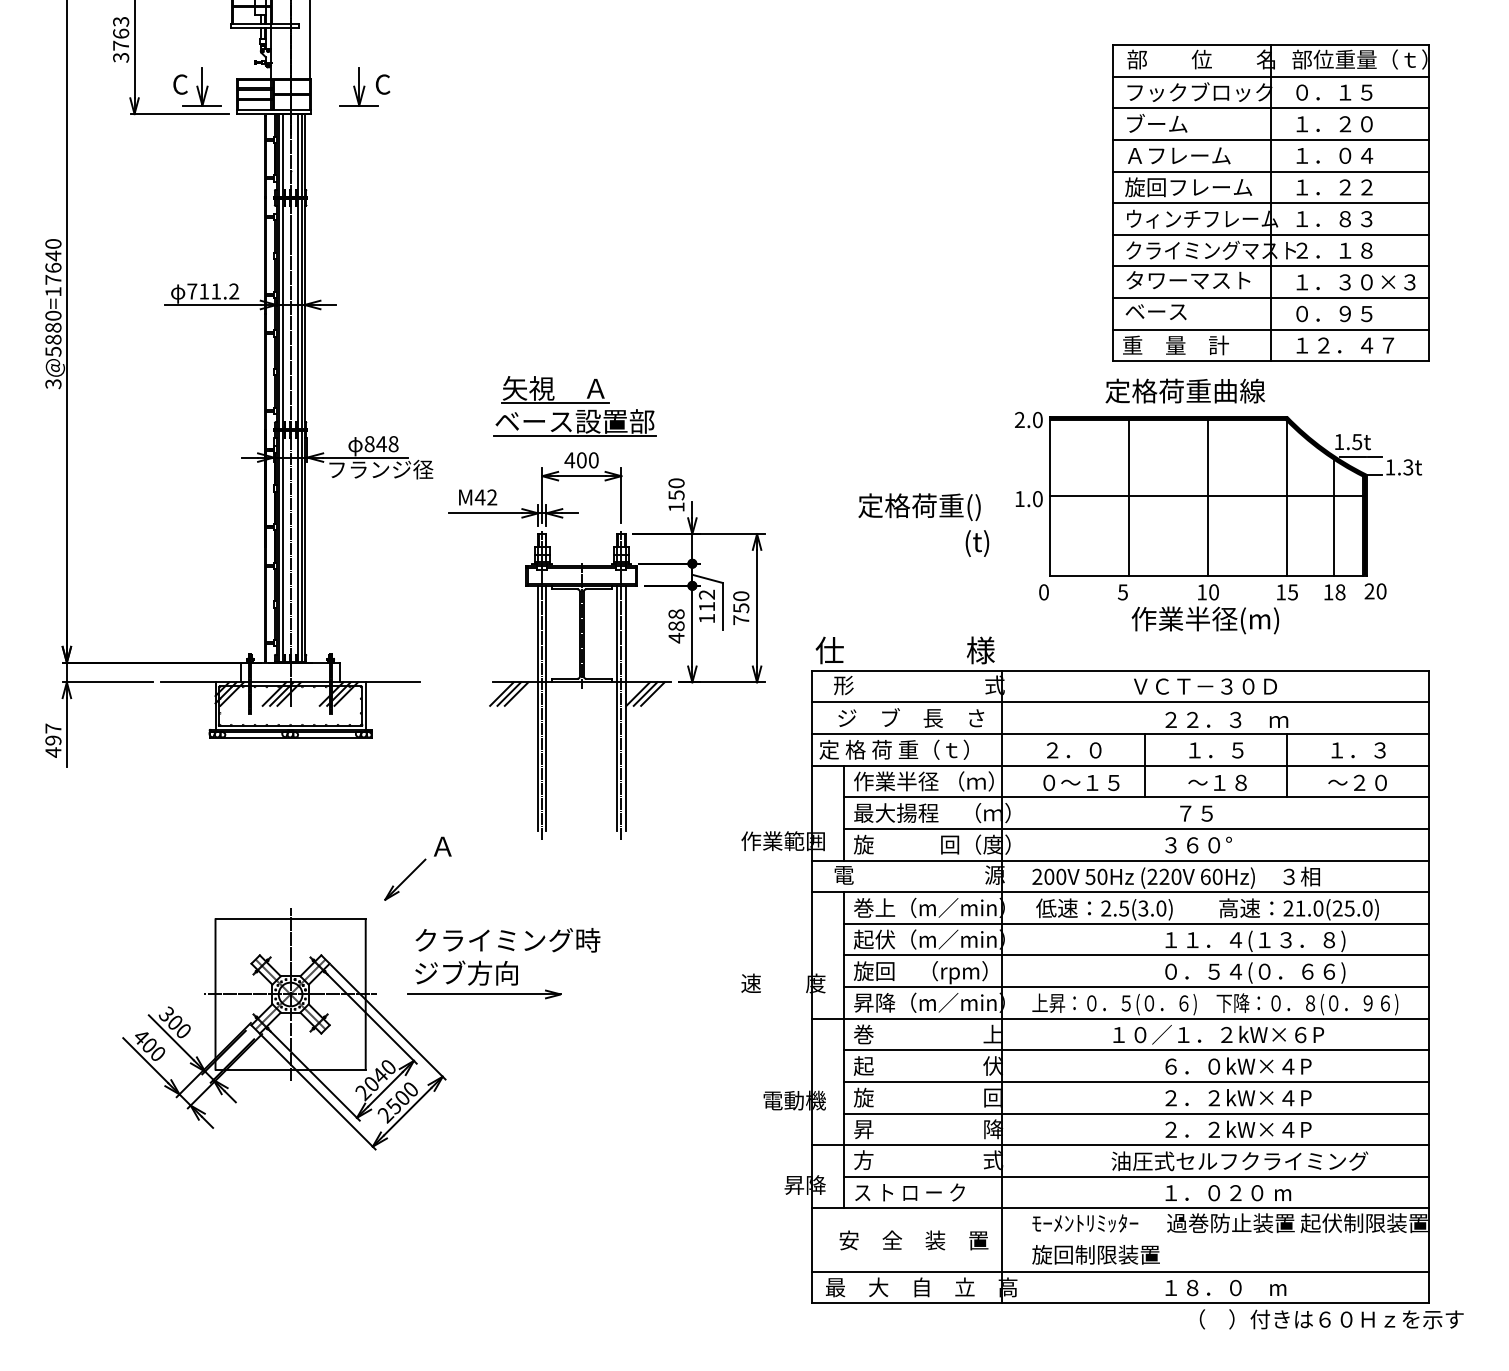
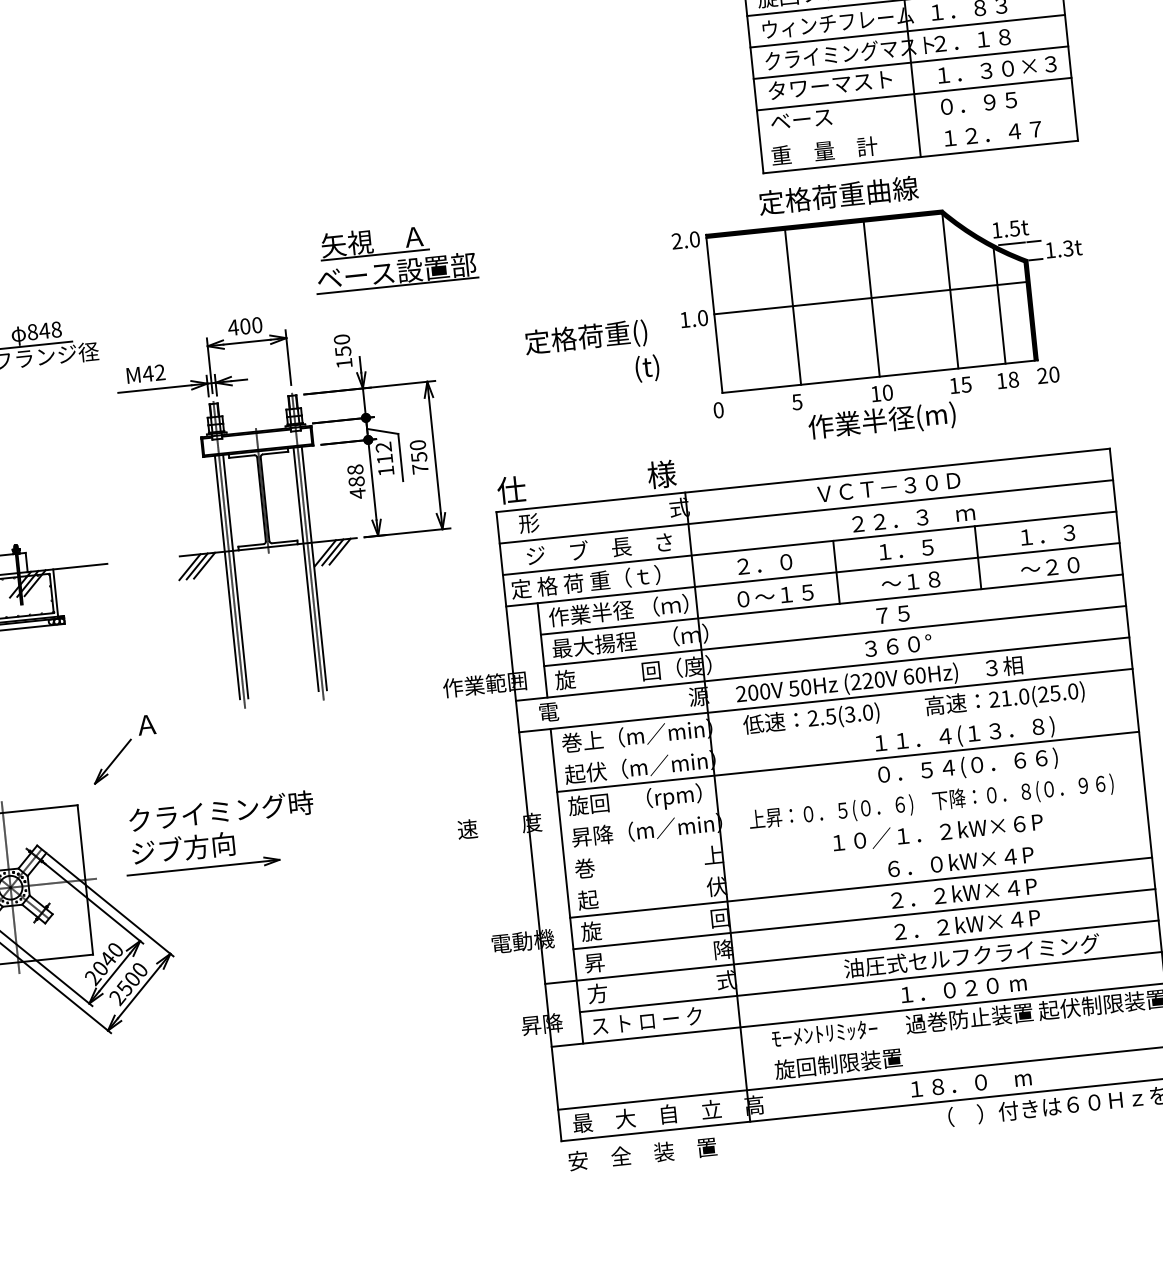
line: (1270, 329) -> (916, 125), removed
part: (574, 406) -> (394, 256), moved
line: (1136, 923) -> (844, 730), removed
line: (1136, 987) -> (851, 793), removed
line: (1120, 1018) -> (838, 826), removed
line: (1136, 1050) -> (857, 856), removed
text: (913, 1240) -> (642, 1154), moved

